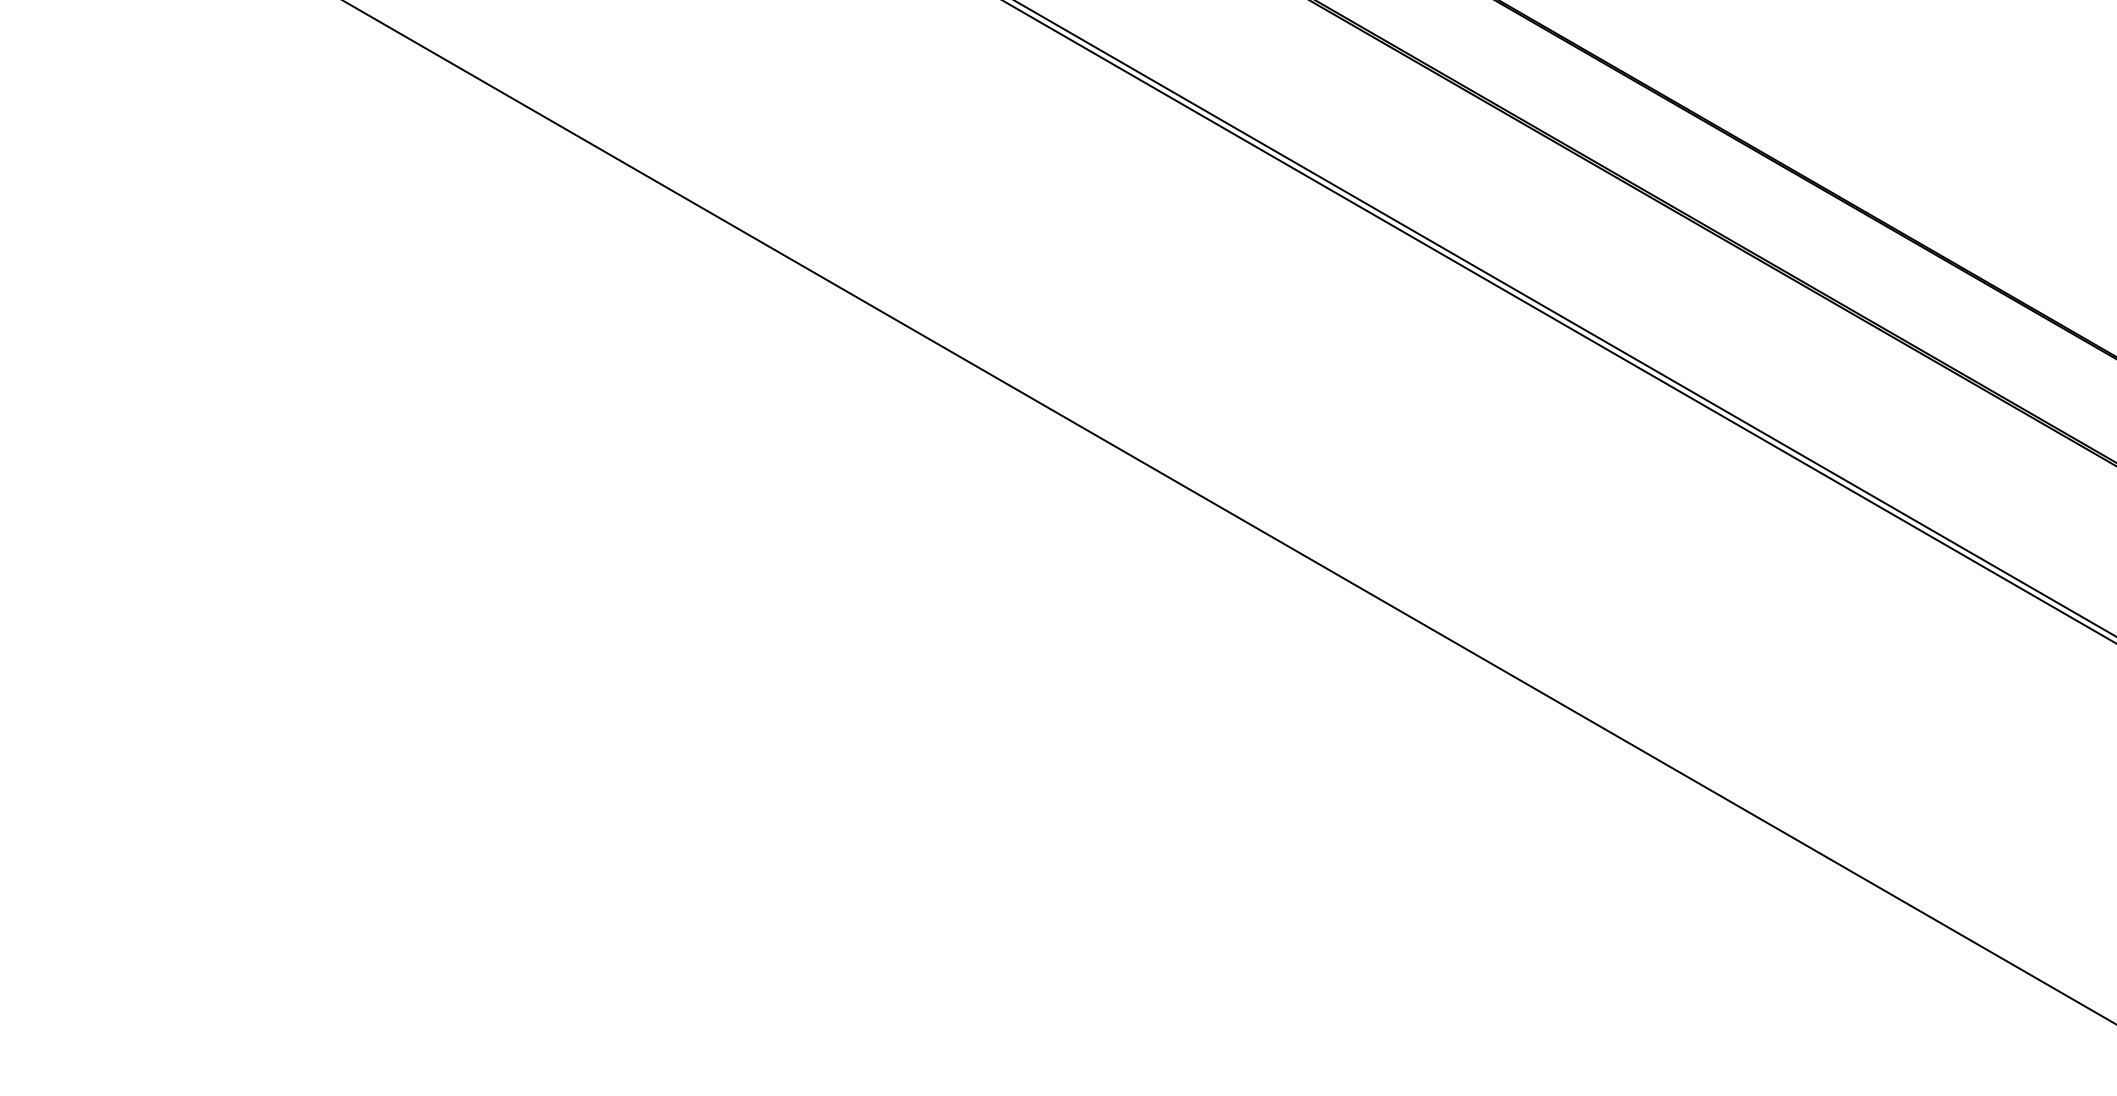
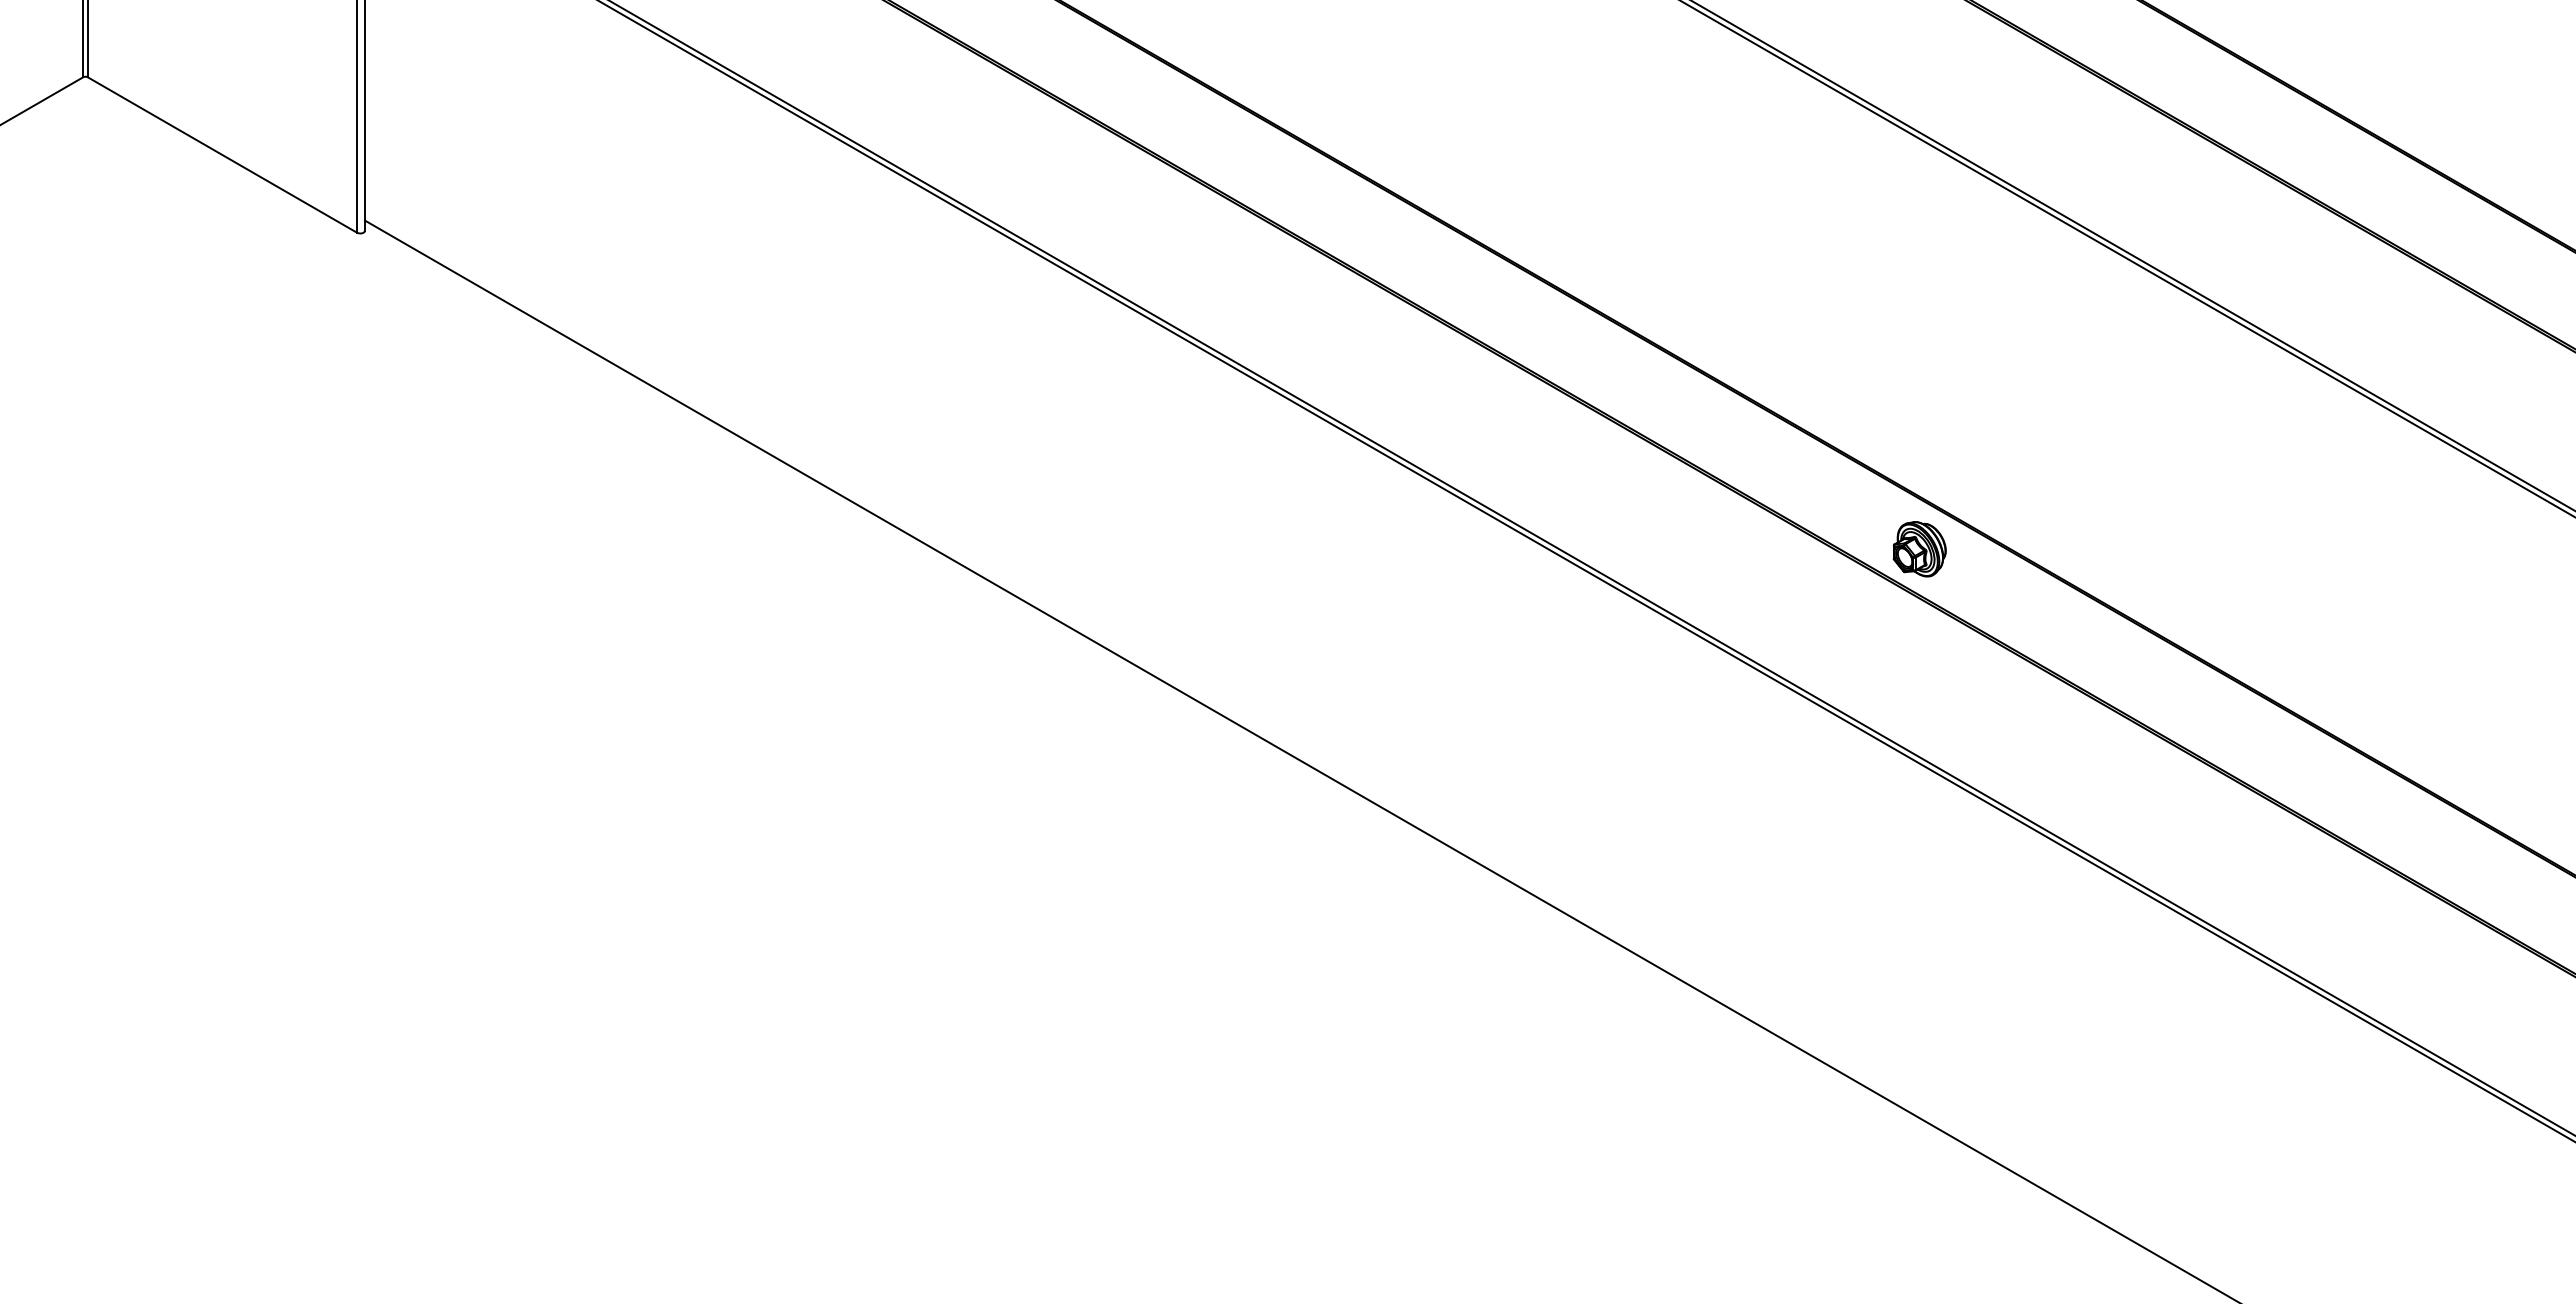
part: (1775, 217) -> (1919, 549), added

